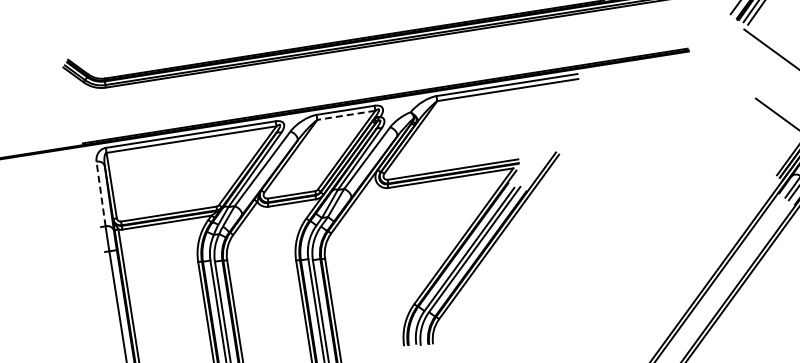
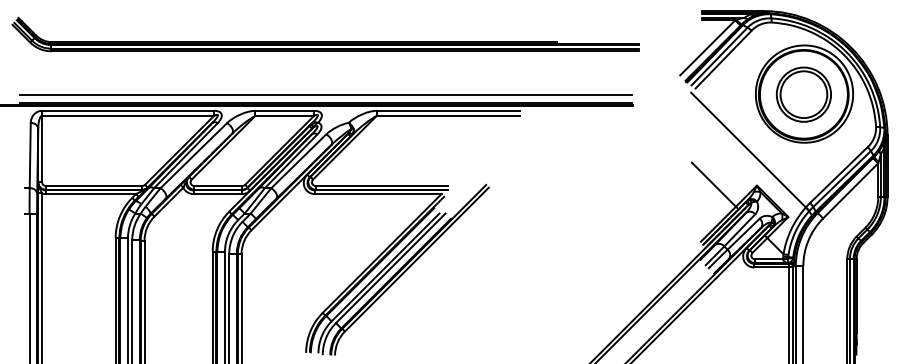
line: (384, 88) -> (326, 95), added
line: (346, 115) -> (284, 115), dashed -> solid
line: (101, 193) -> (30, 155), dashed -> solid

